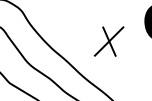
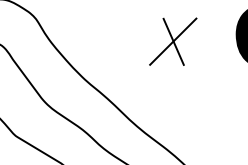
part: (108, 41) -> (172, 41), moved

